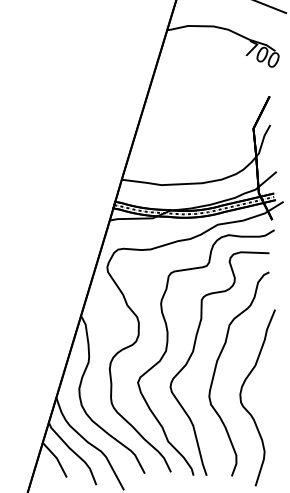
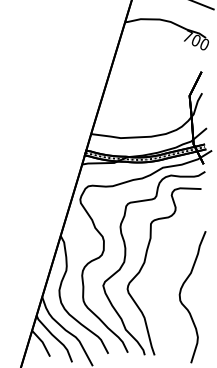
curve: (216, 368) -> (161, 275), removed

